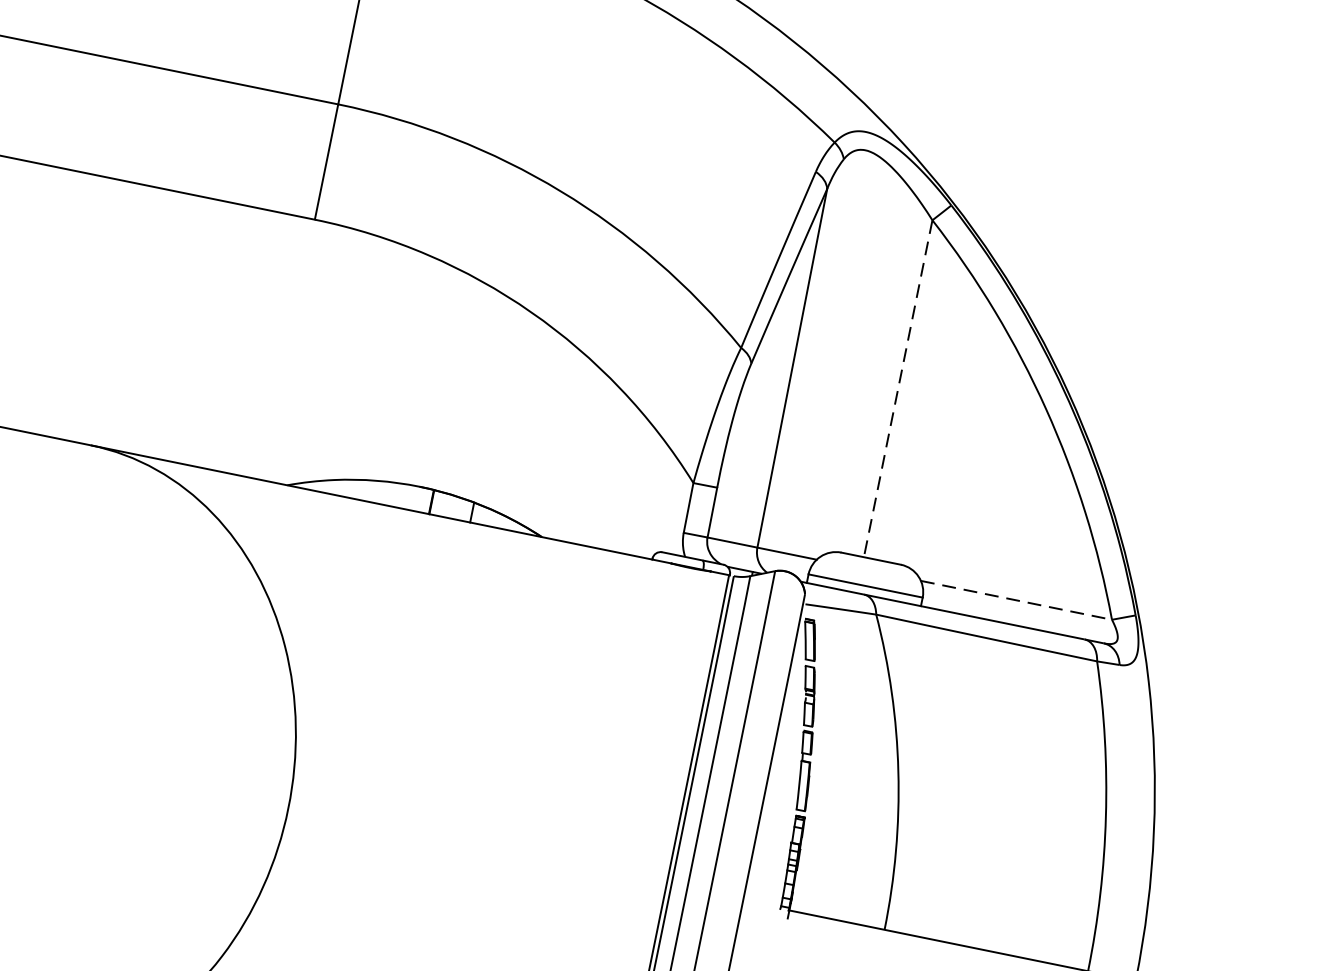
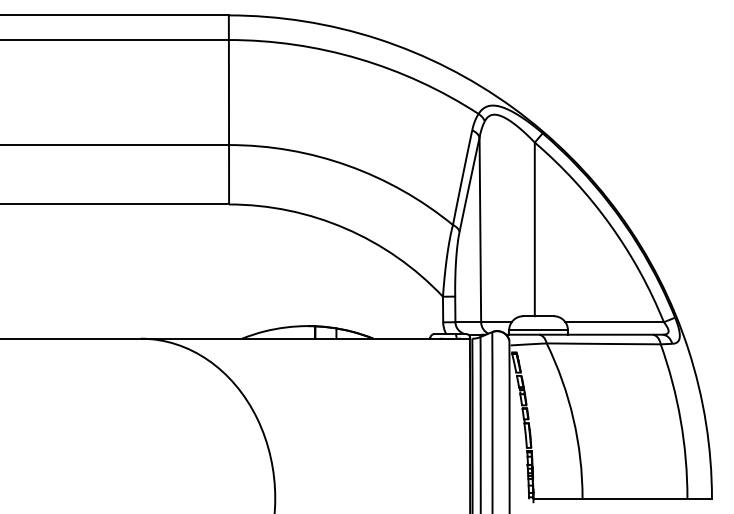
line: (897, 388) -> (534, 229), dashed -> solid
line: (1017, 601) -> (615, 322), dashed -> solid

